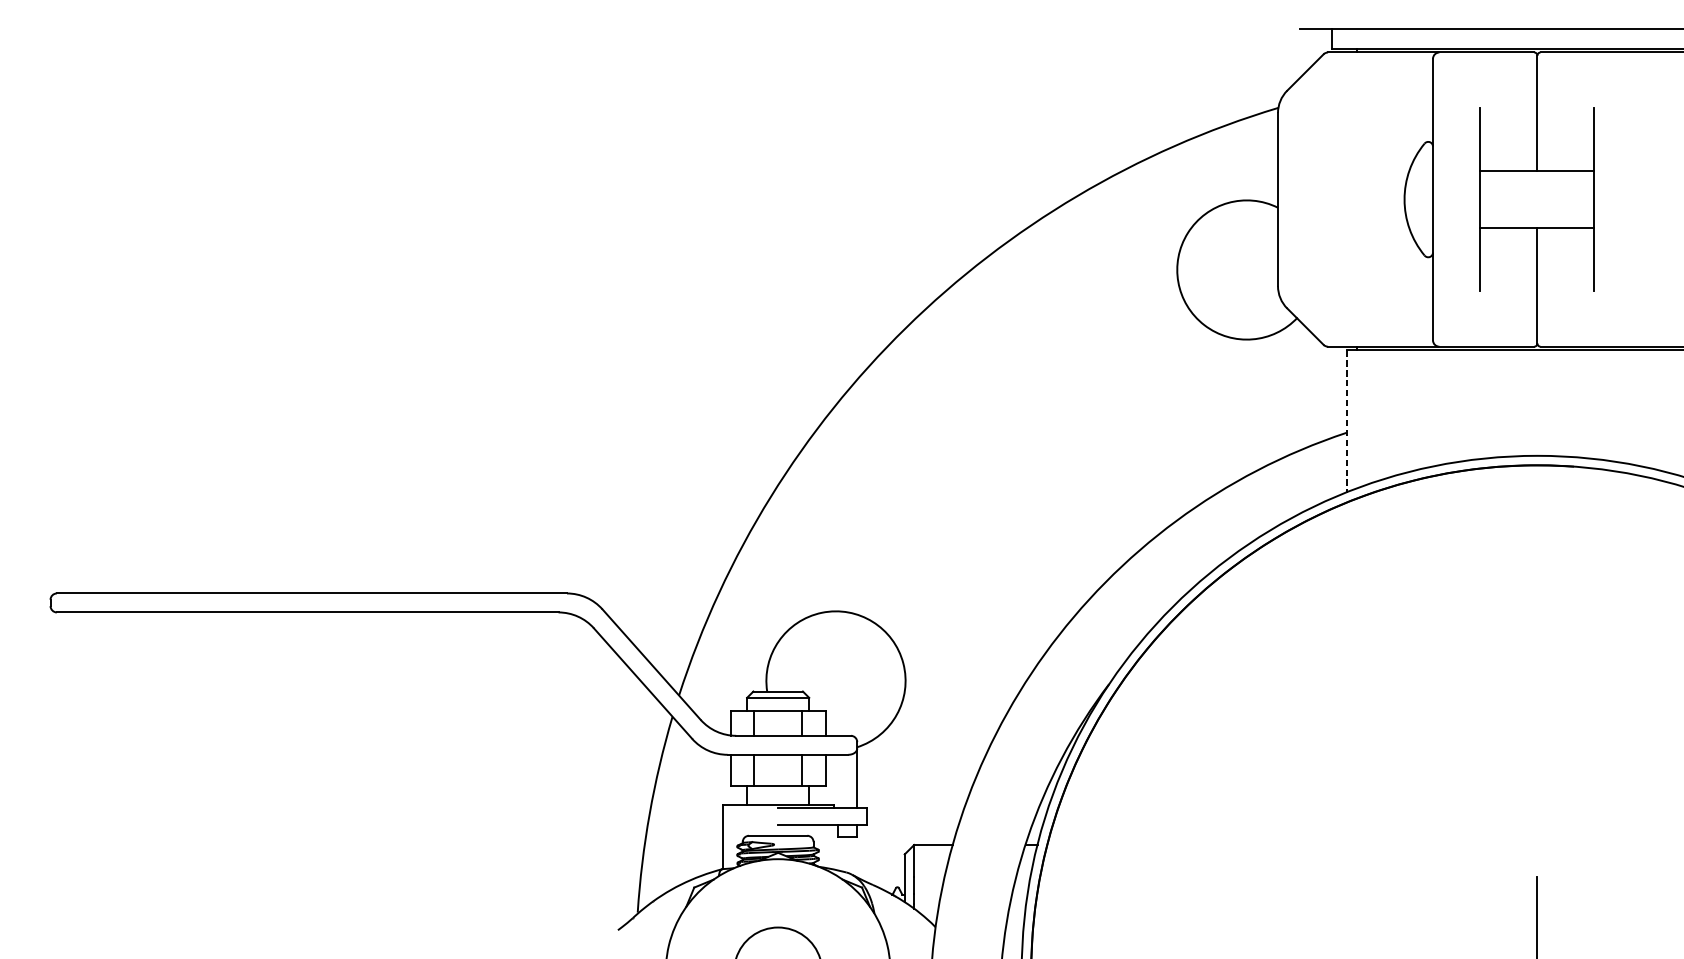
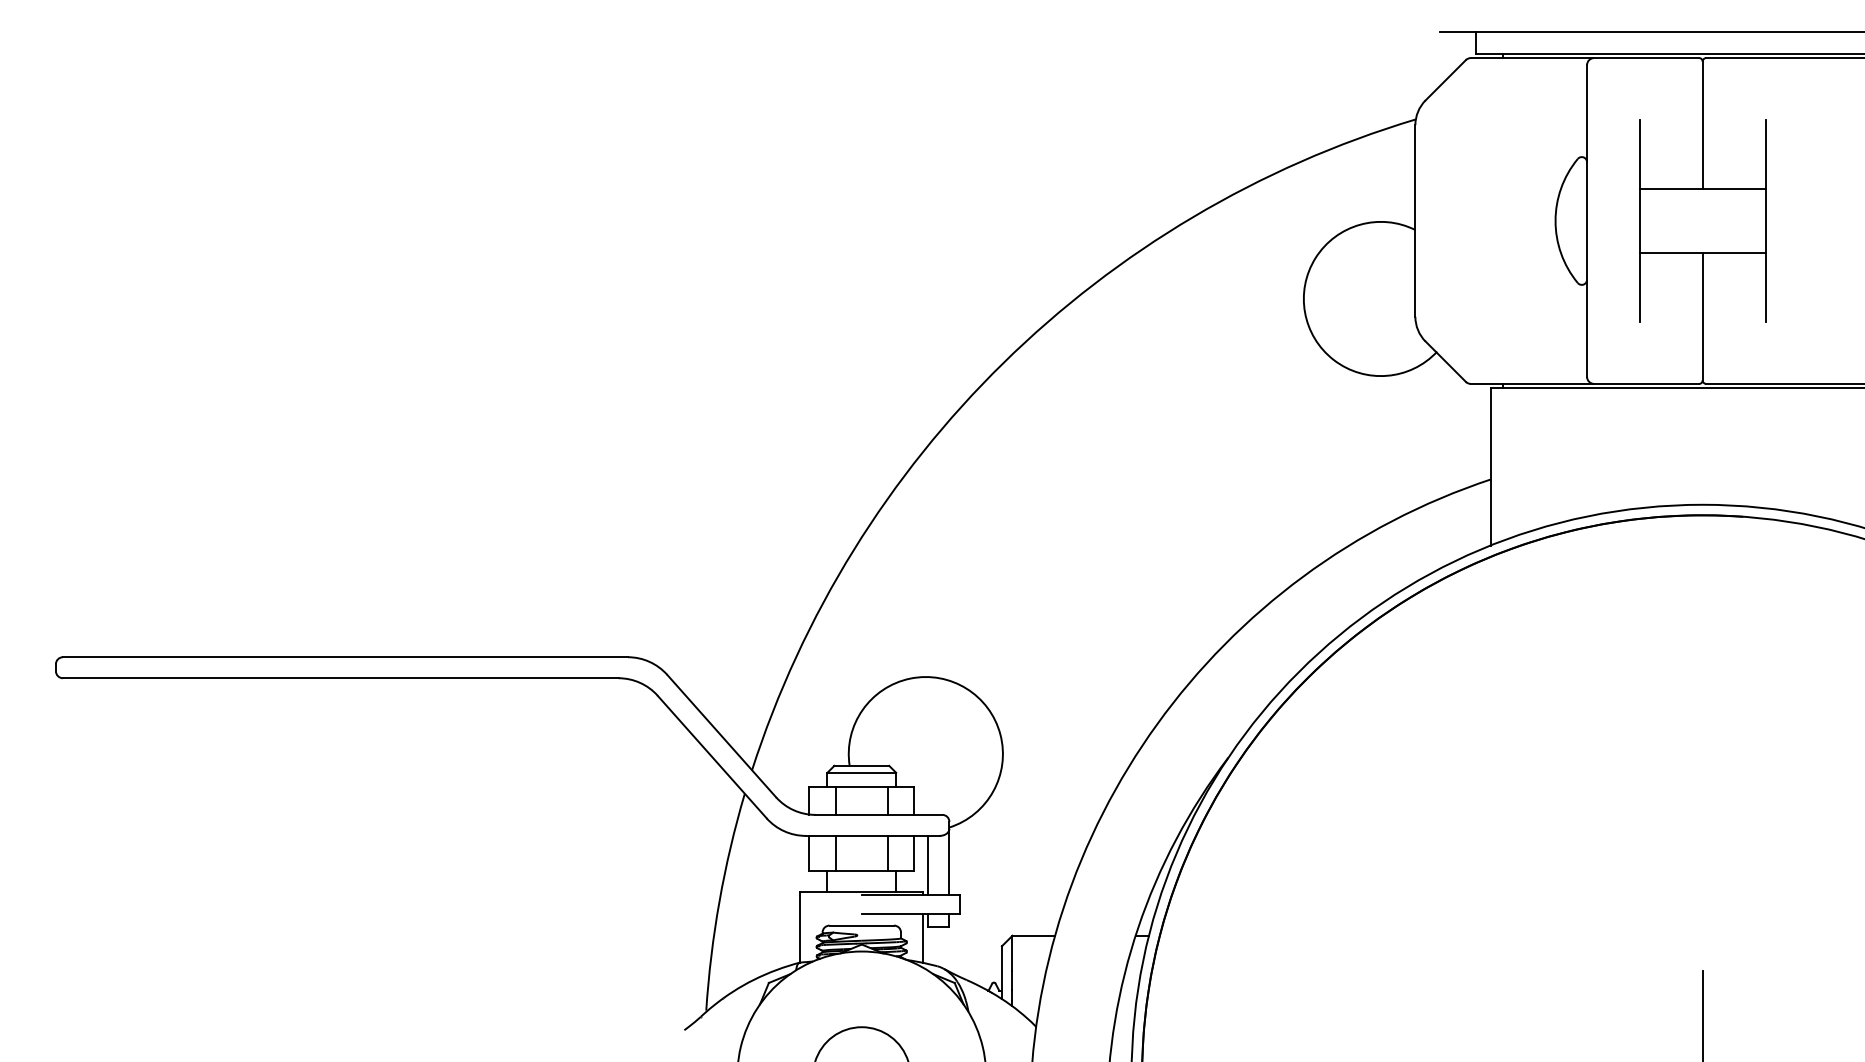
line: (1346, 421) -> (1491, 466), dashed -> solid
line: (838, 781) -> (928, 865), added
line: (833, 846) -> (923, 937), added

